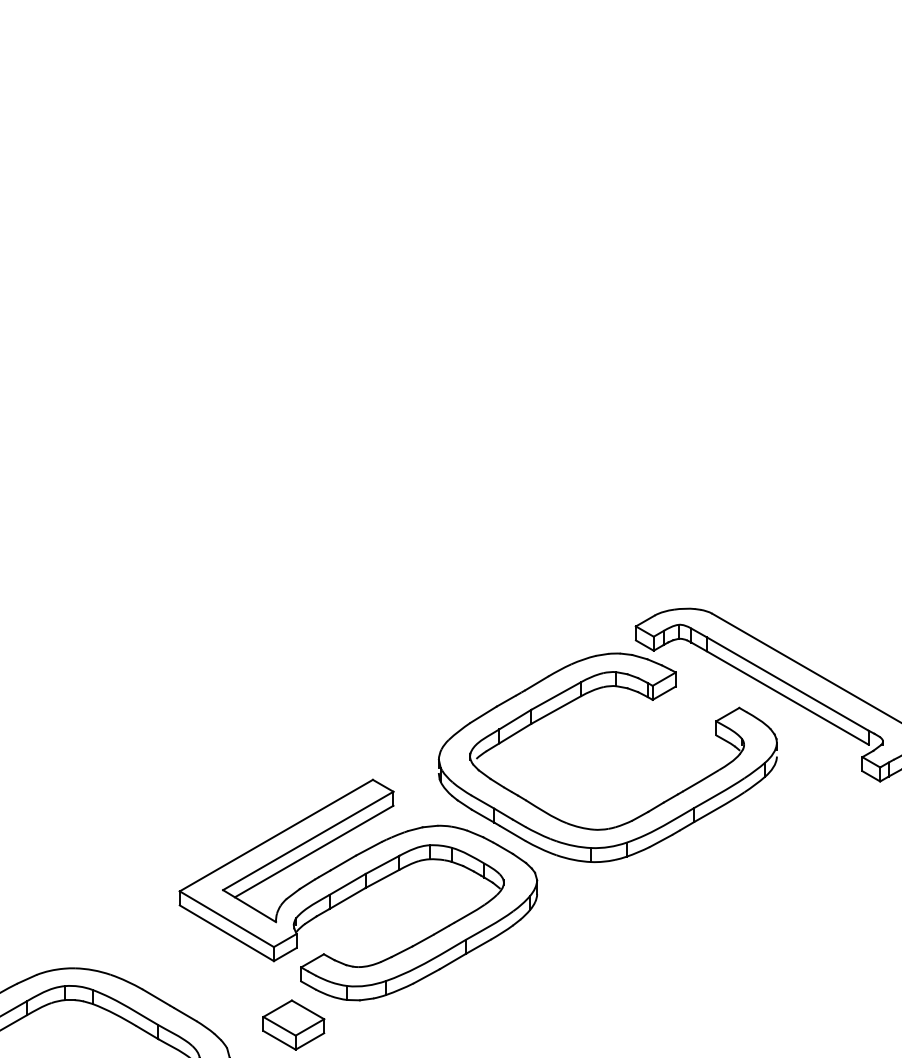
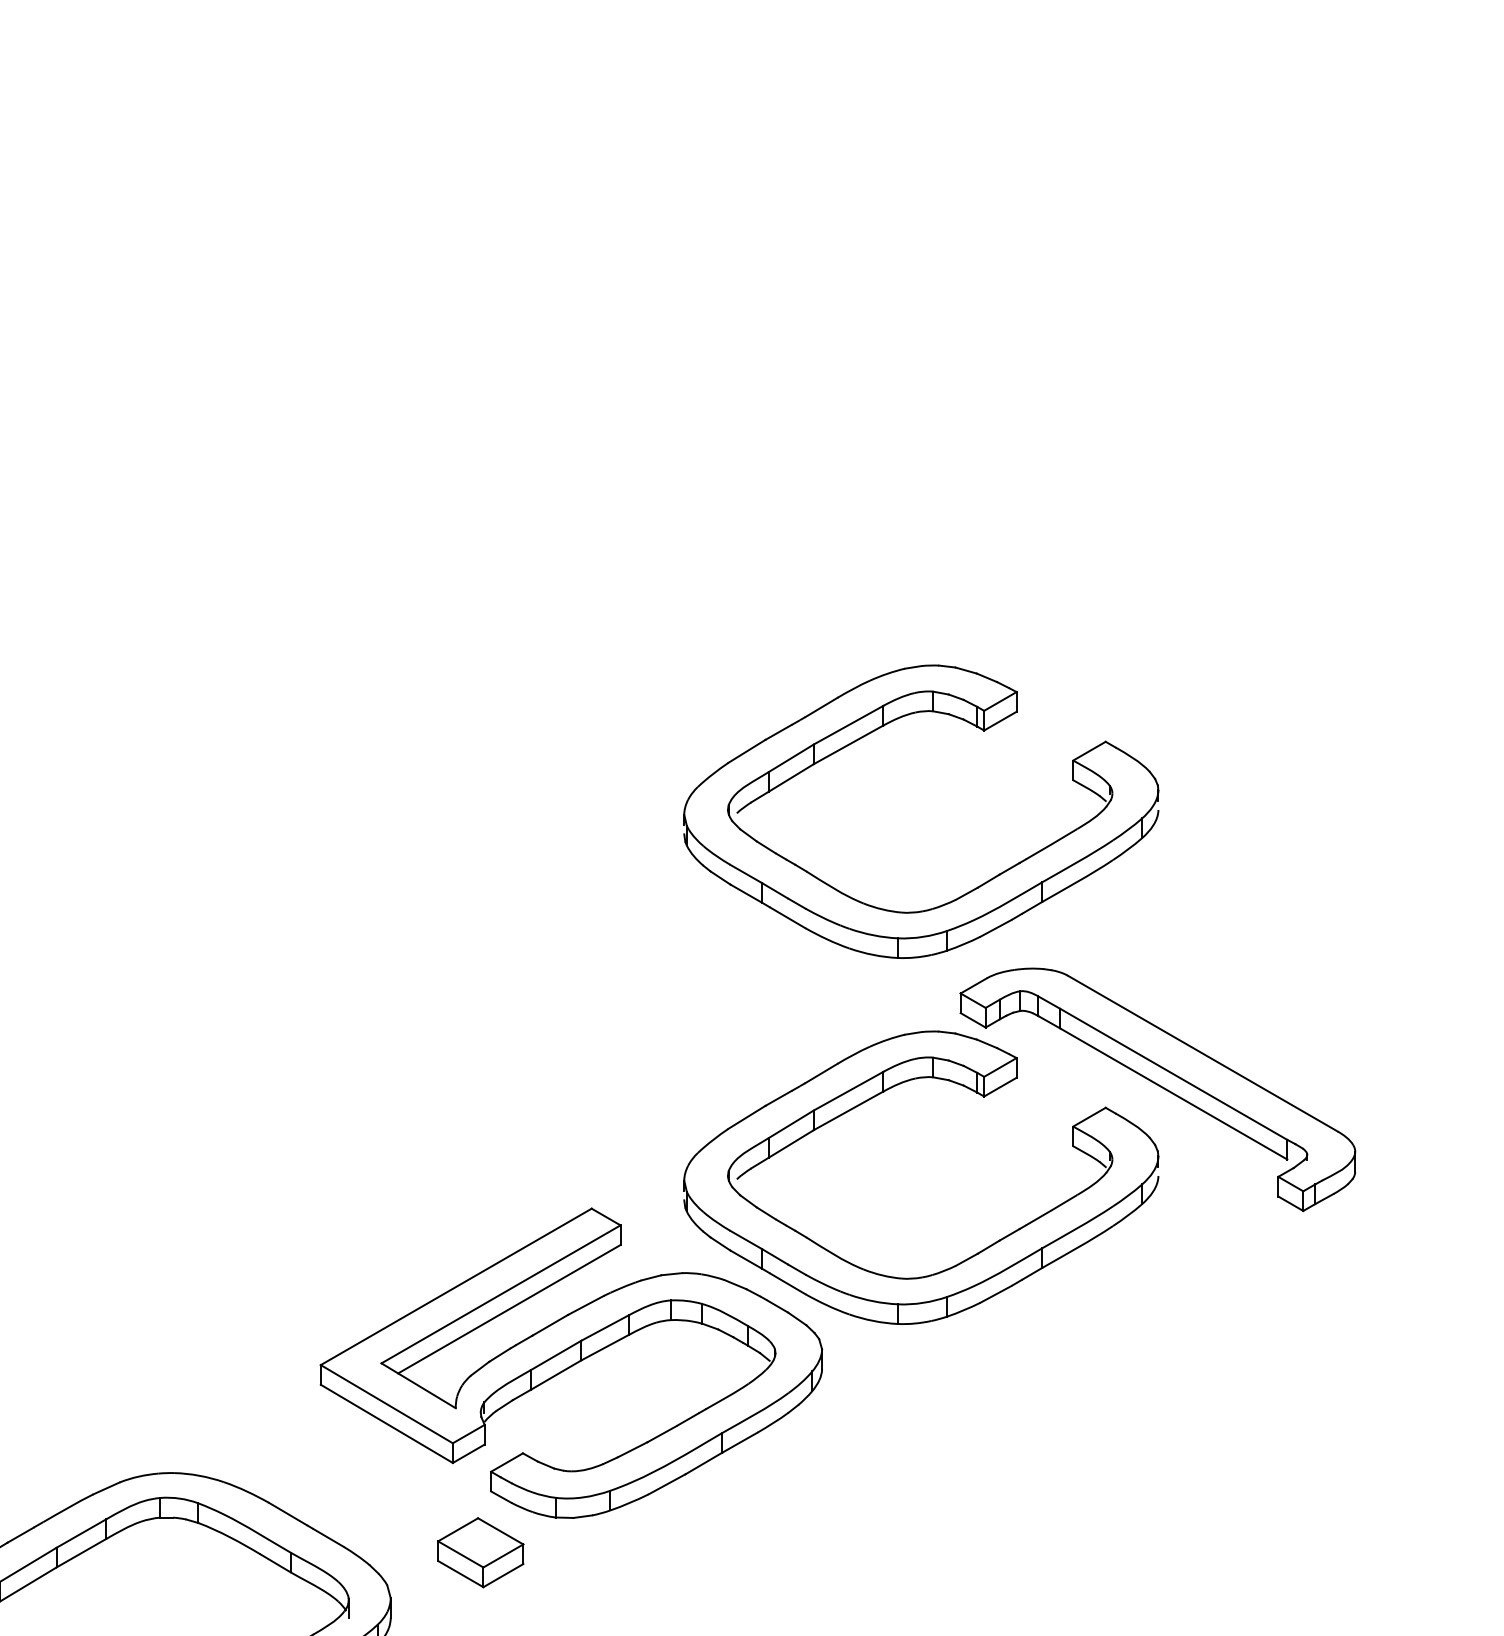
part: (573, 440) -> (873, 732), added

